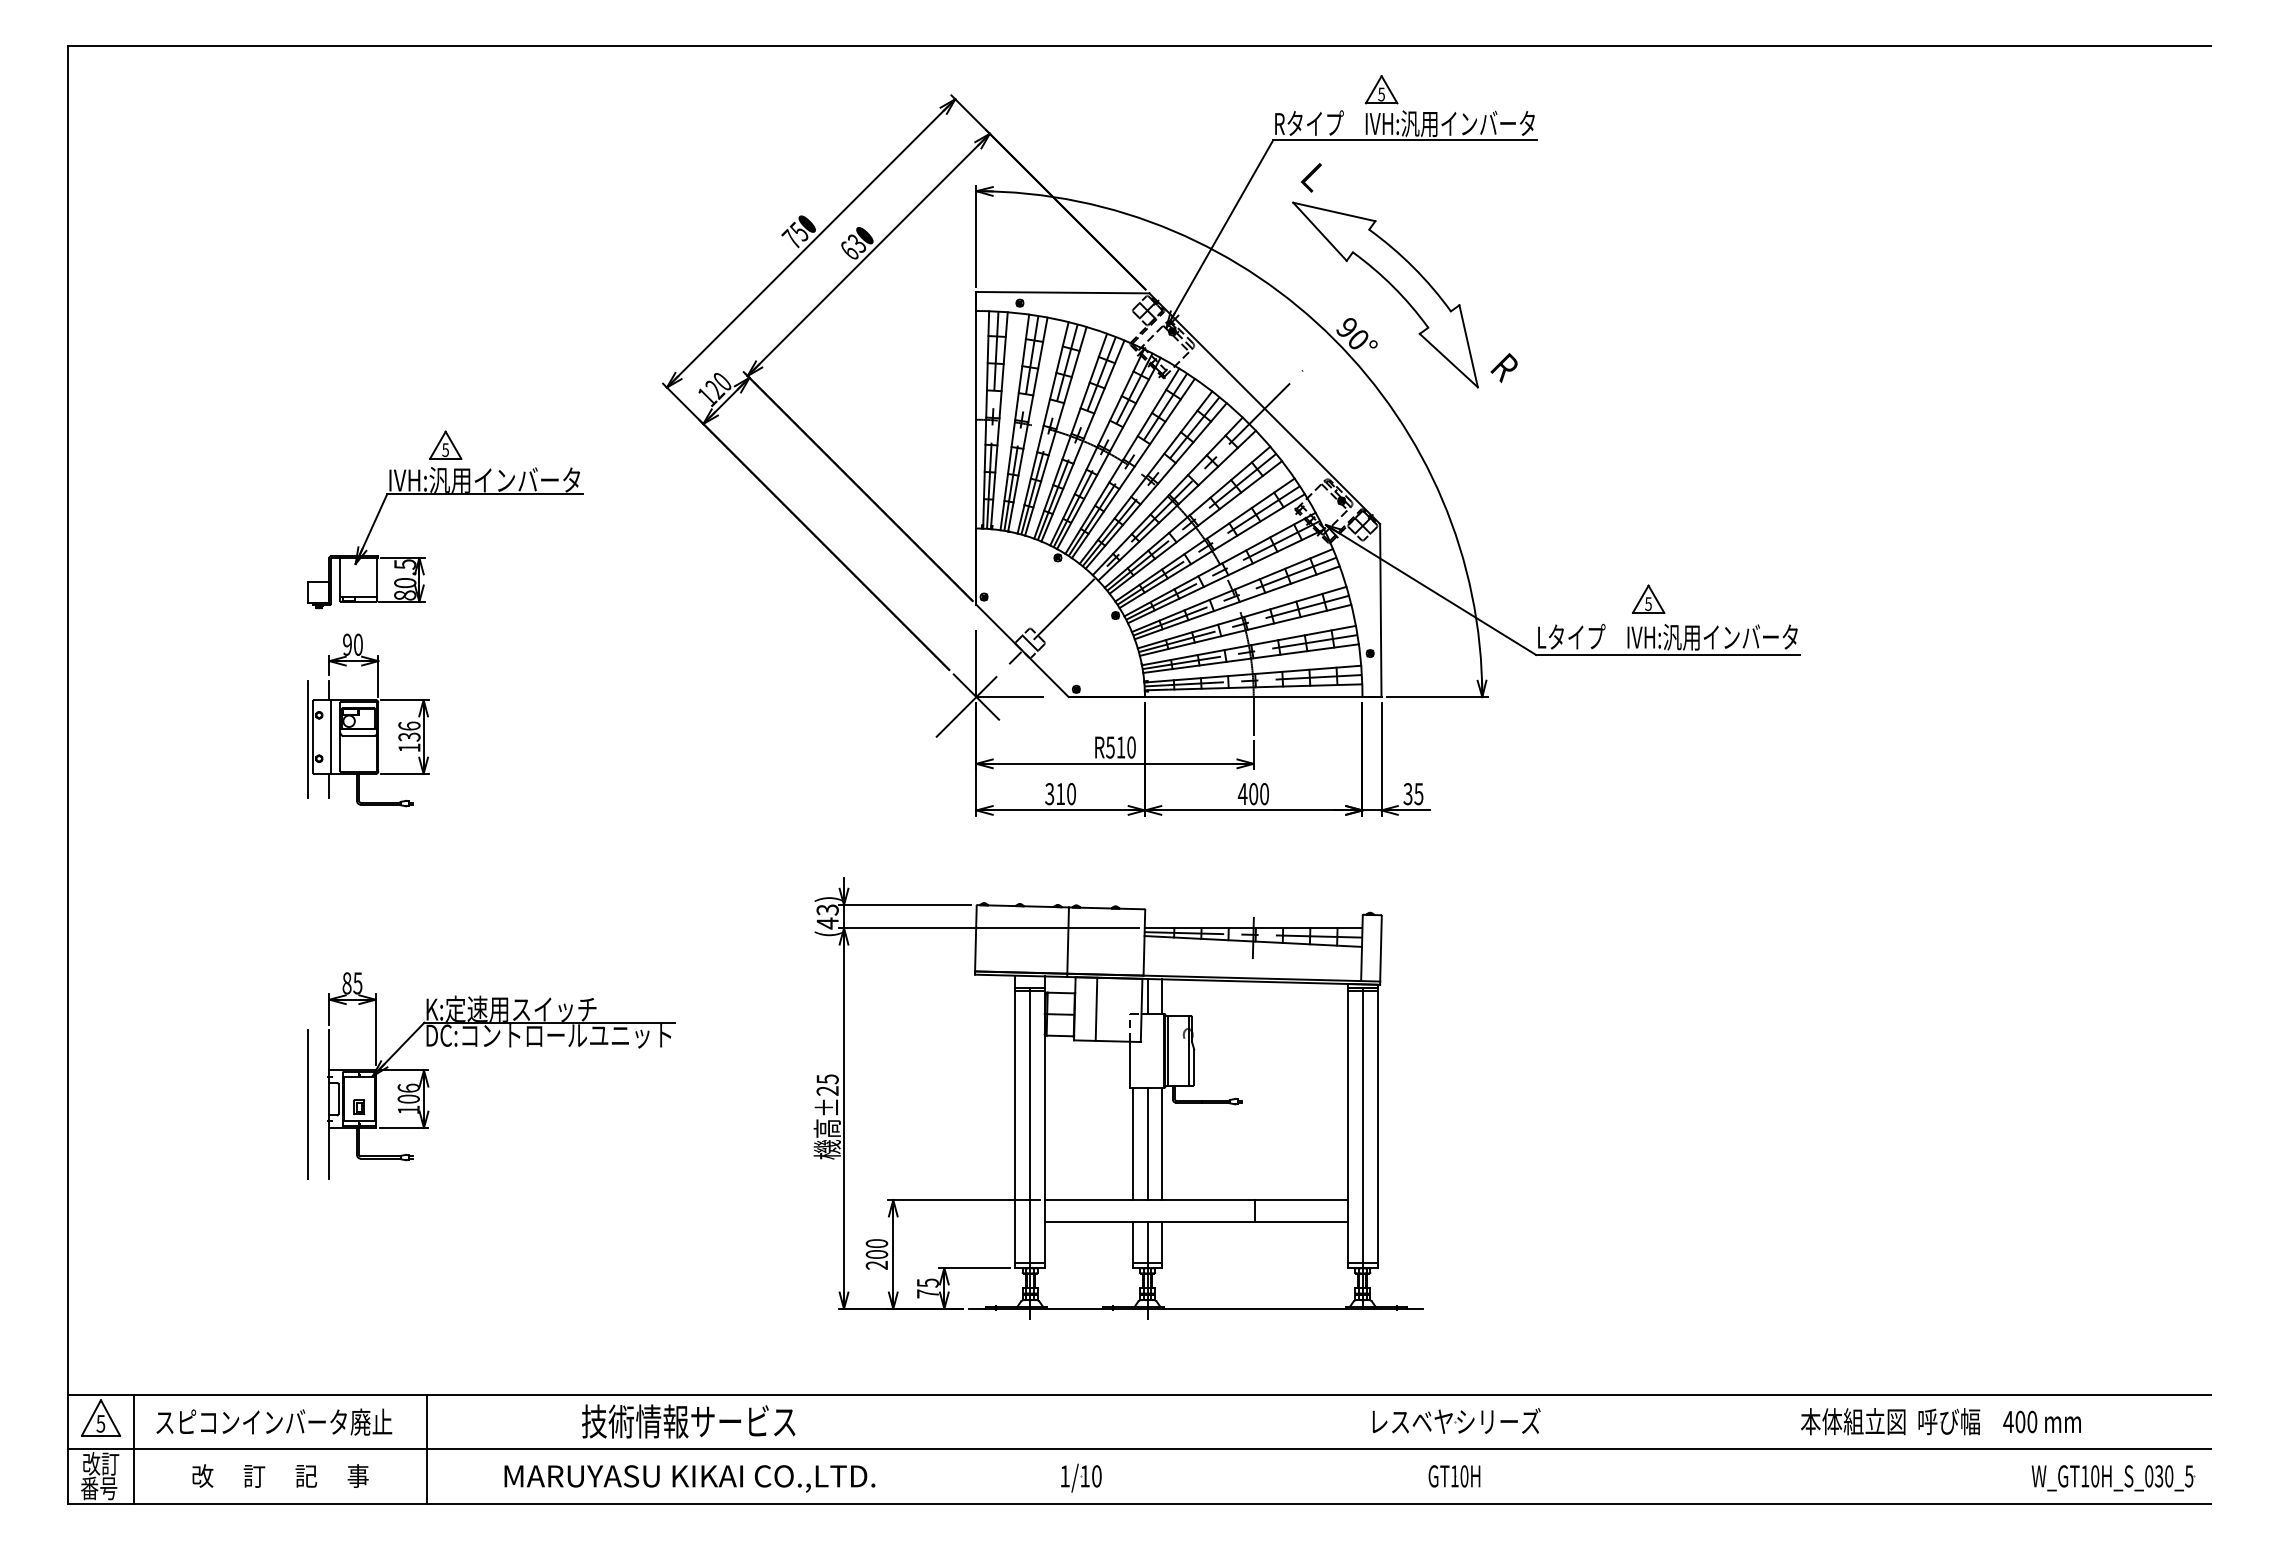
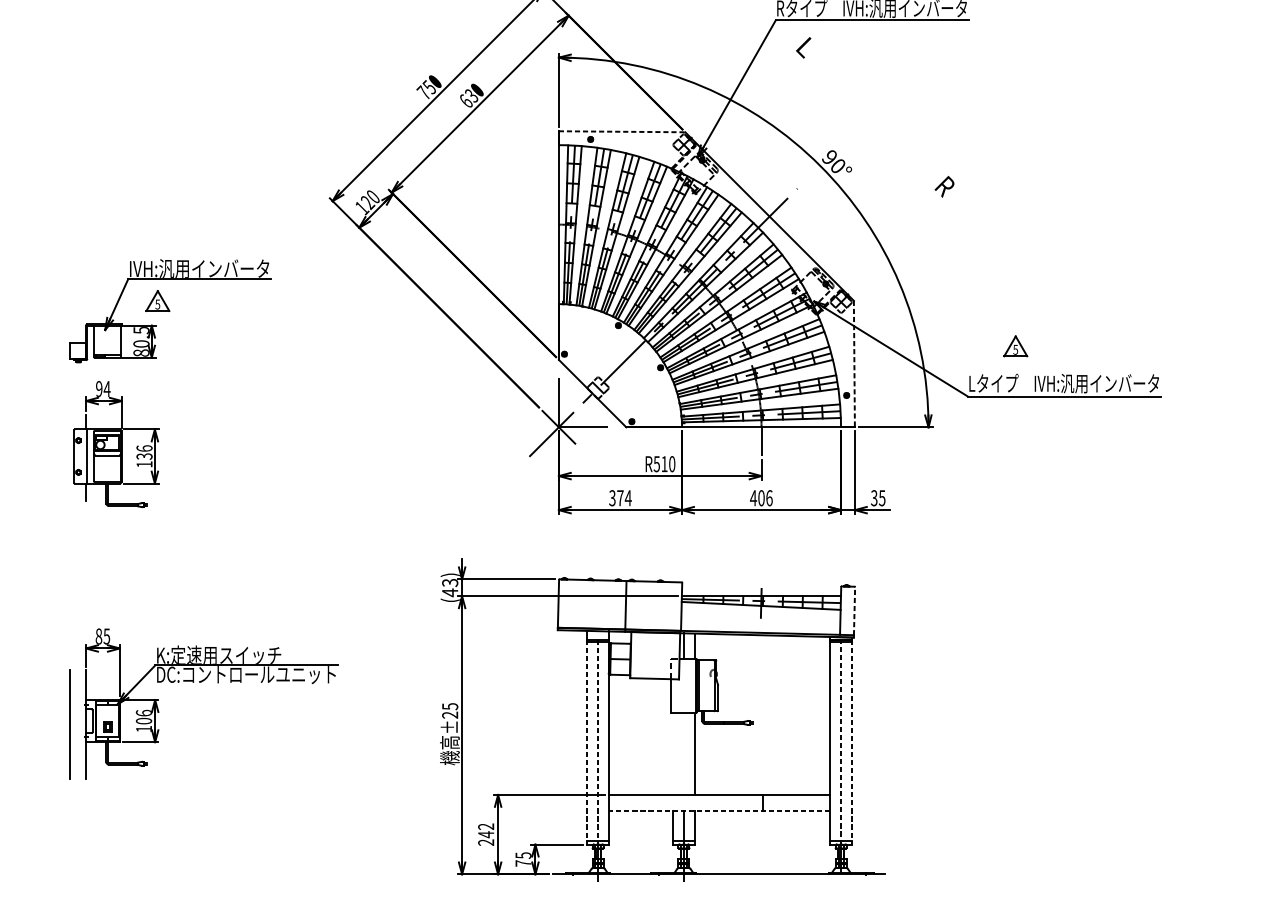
part: (1392, 287) -> (862, 127), removed
line: (1062, 292) -> (621, 131), solid -> dashed
part: (445, 444) -> (157, 300), moved
part: (1648, 598) -> (1015, 345), moved
line: (1380, 610) -> (854, 364), solid -> dashed
text: (358, 644) -> (107, 388), 90 -> 94
line: (307, 738) -> (70, 457), removed
text: (1066, 793) -> (624, 497), 310 -> 374
text: (1264, 794) -> (769, 498), 400 -> 406
line: (1380, 948) -> (854, 611), solid -> dashed
line: (1096, 1008) -> (646, 654), removed
line: (1362, 1127) -> (841, 741), solid -> dashed
line: (1015, 1128) -> (587, 742), solid -> dashed
line: (1030, 1128) -> (598, 742), solid -> dashed
line: (1377, 1128) -> (851, 742), solid -> dashed
line: (1132, 1143) -> (672, 753), removed
line: (1147, 1143) -> (683, 753), removed
line: (1196, 1221) -> (719, 810), solid -> dashed
text: (876, 1249) -> (485, 831), 200 -> 242

